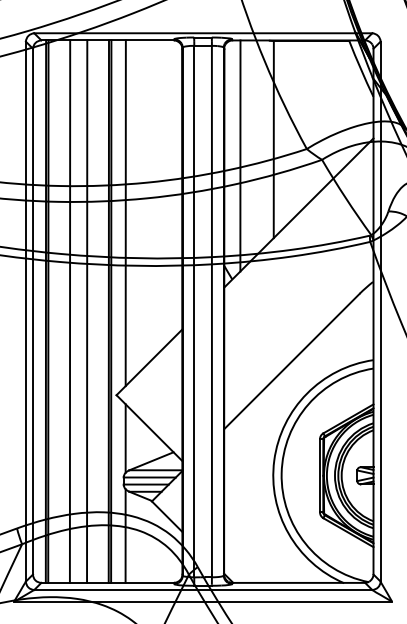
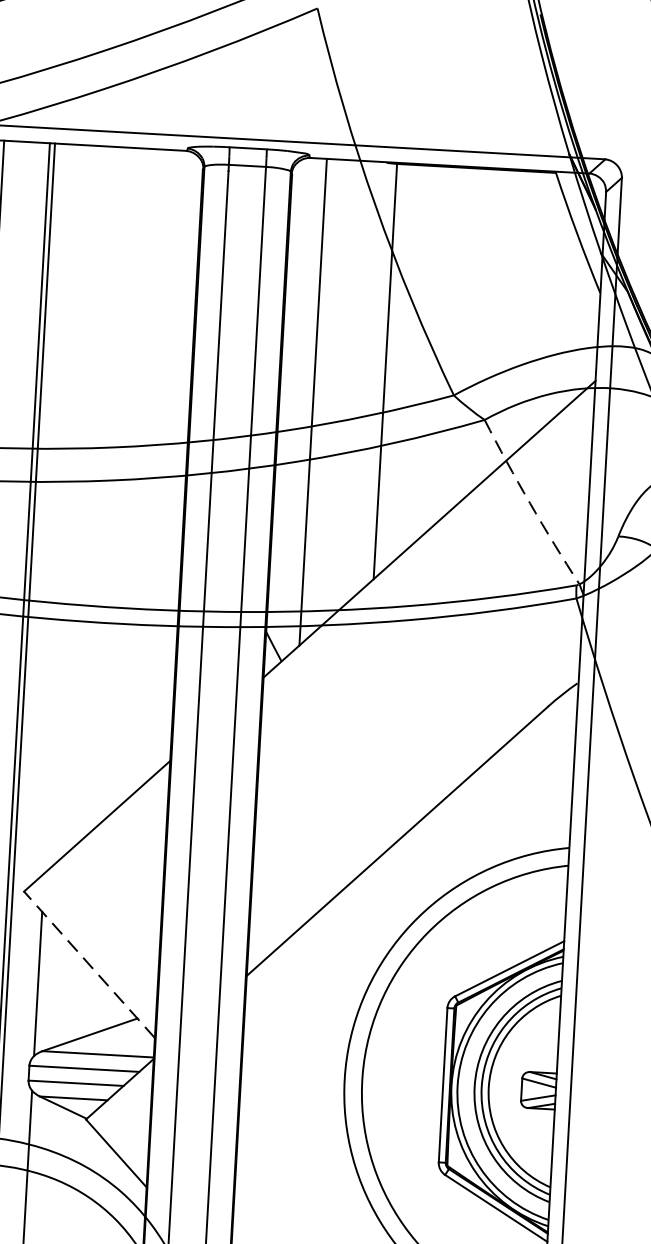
arc: (345, 198) -> (529, 504), solid -> dashed
line: (125, 213) -> (64, 509), removed
line: (149, 428) -> (89, 965), solid -> dashed

